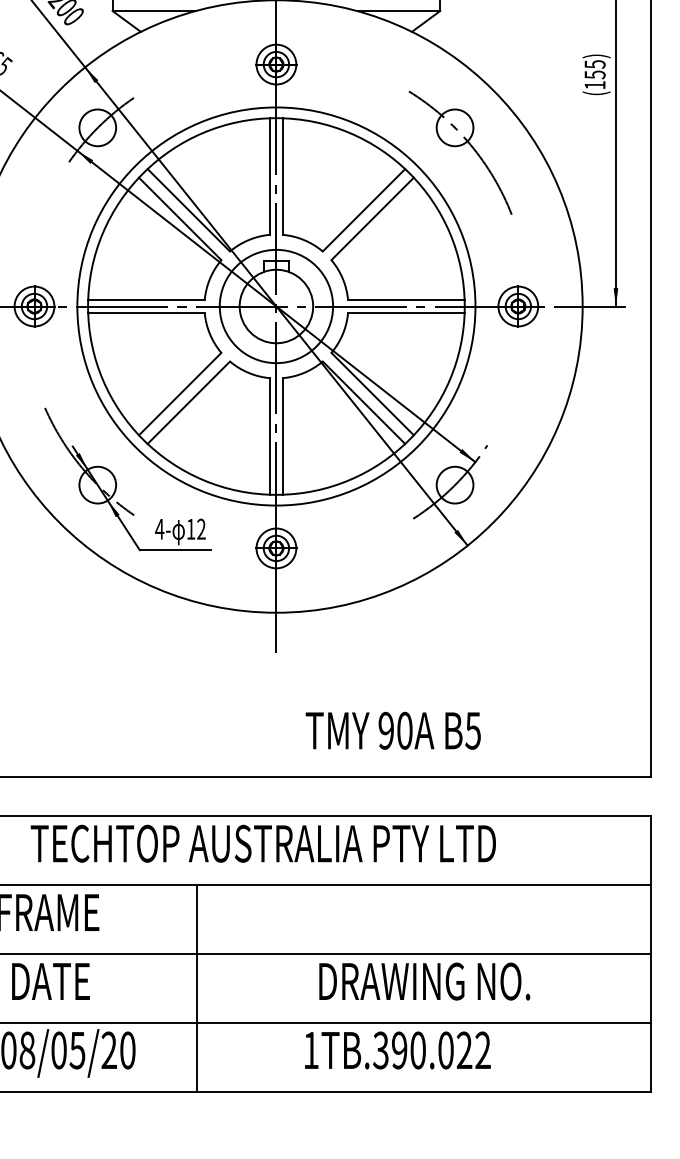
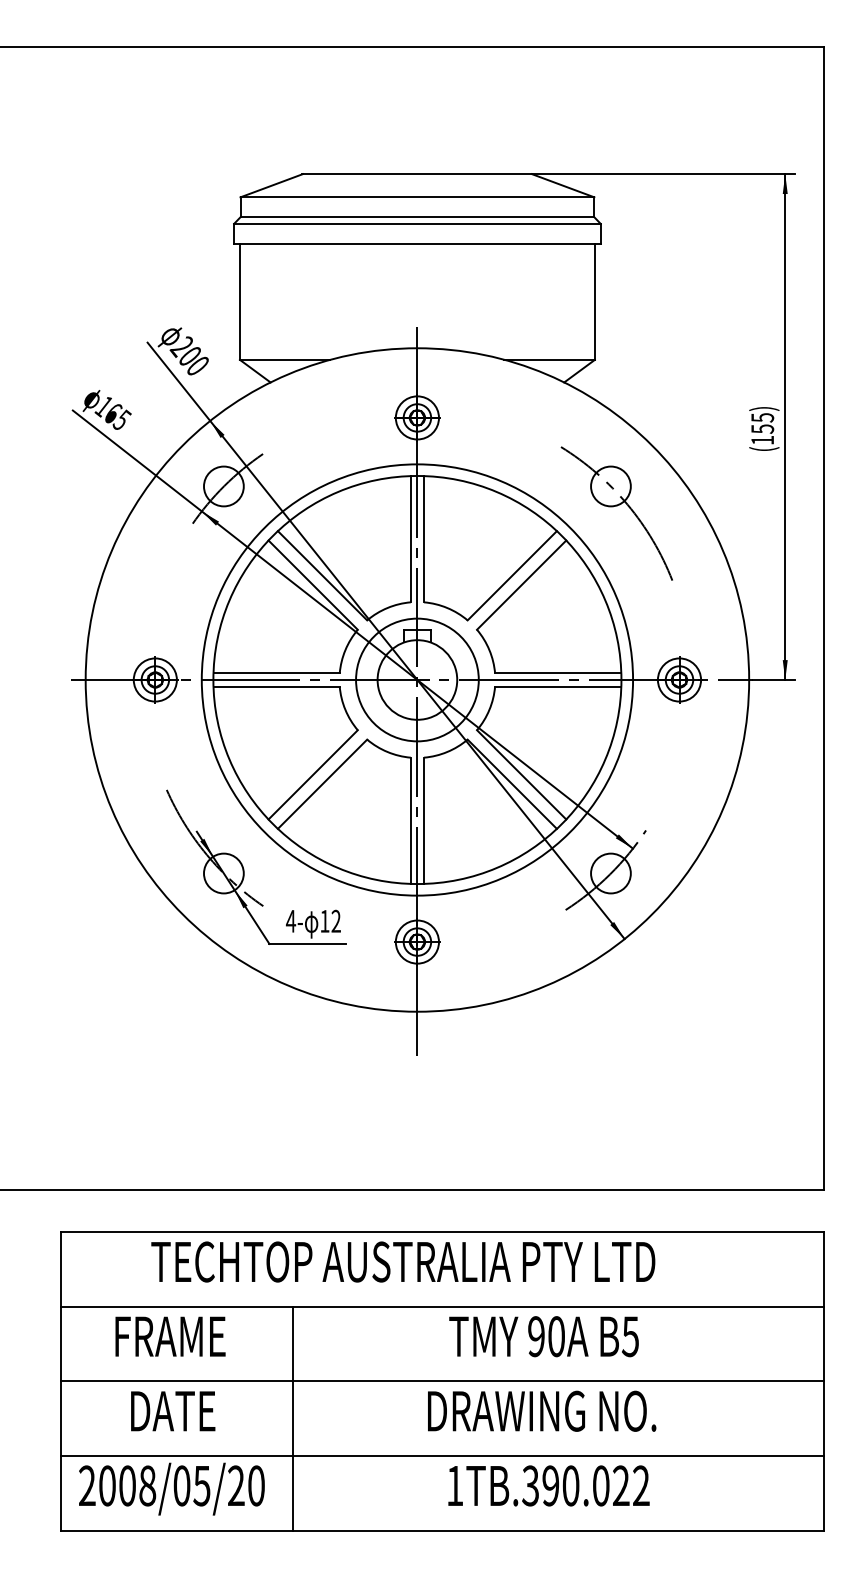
text: (392, 730) -> (543, 1336), moved
text: (425, 980) -> (542, 1410), moved
line: (197, 988) -> (292, 1418), moved

